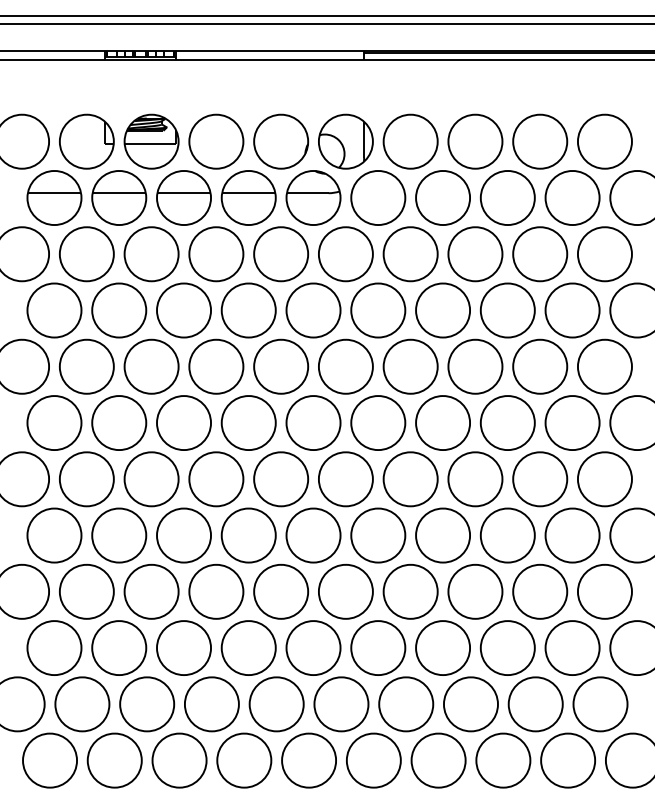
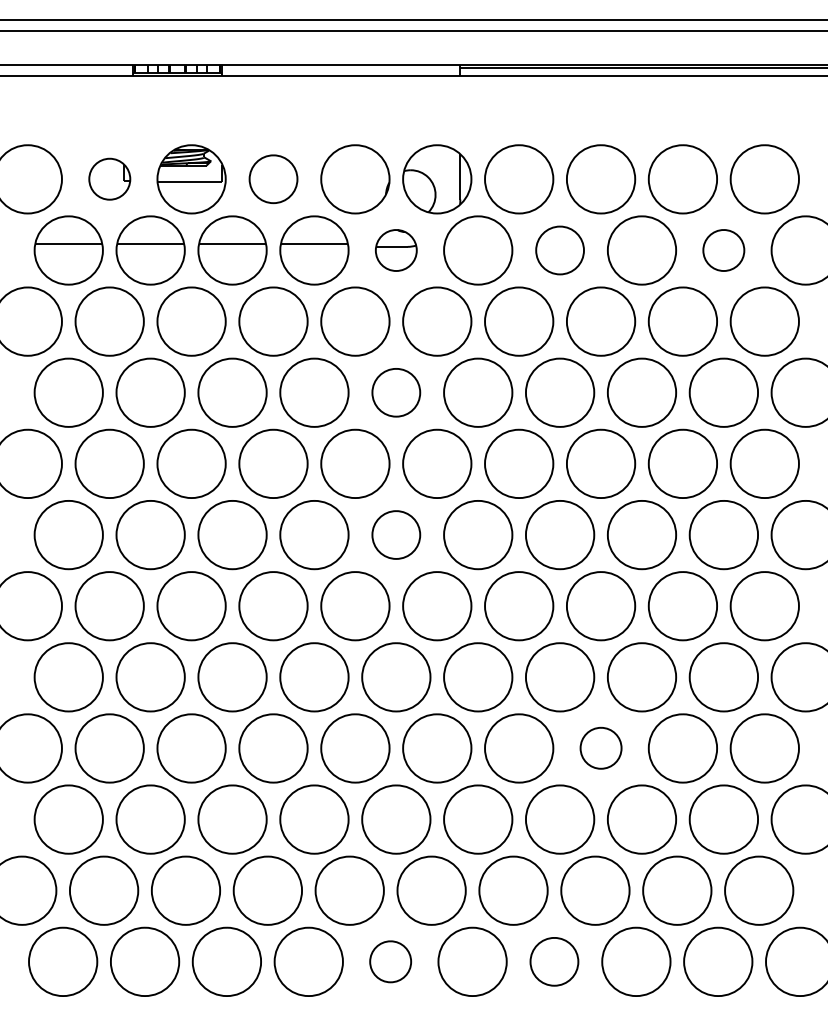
part: (86, 141) -> (109, 179), size x0.6
part: (216, 141) -> (273, 179), size x0.7
part: (313, 197) -> (396, 249), size x0.6
part: (442, 197) -> (559, 249), size x0.7
part: (572, 197) -> (723, 249), size x0.6
part: (313, 310) -> (396, 392), size x0.7
part: (313, 422) -> (396, 534), size x0.7
part: (475, 591) -> (601, 748), size x0.6
part: (308, 760) -> (389, 961), size x0.6
part: (438, 760) -> (554, 961), size x0.7

